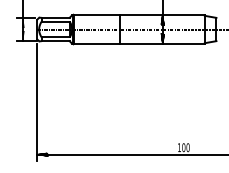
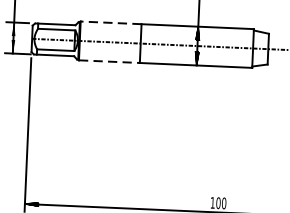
line: (96, 14) -> (110, 22), solid -> dashed
line: (97, 44) -> (110, 62), solid -> dashed

